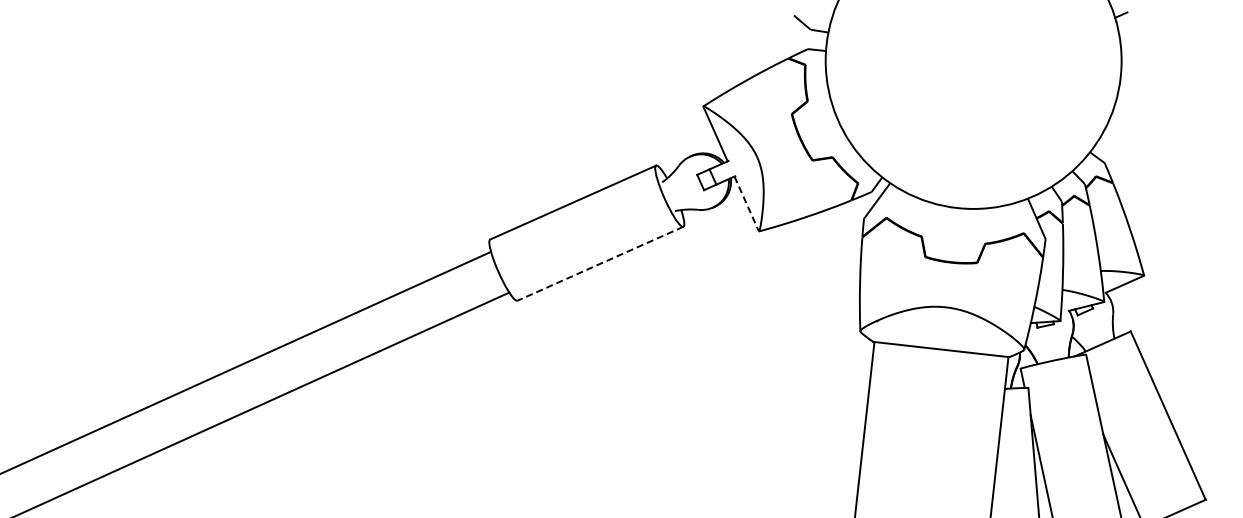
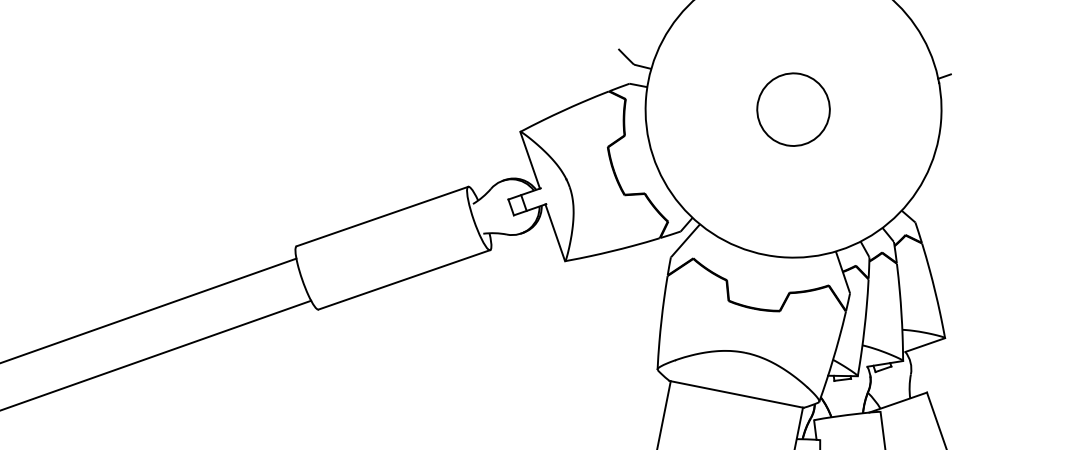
circle: (973, 60) -> (793, 109), added
line: (746, 204) -> (554, 233), dashed -> solid
line: (600, 263) -> (404, 279), dashed -> solid

